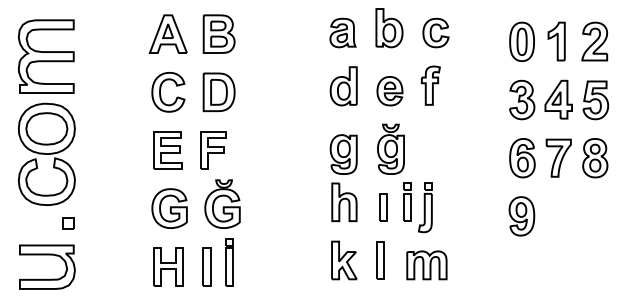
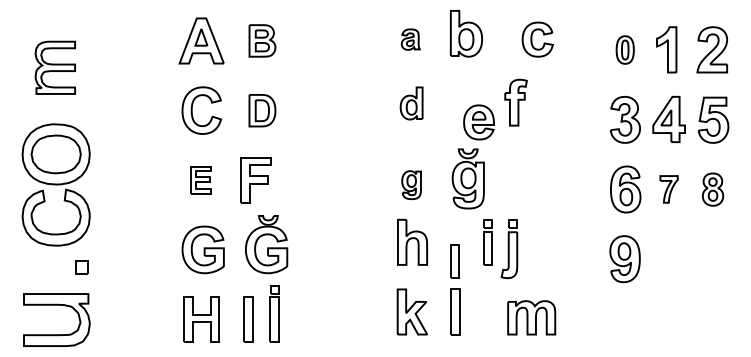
part: (342, 32) -> (410, 38), size x0.6
part: (435, 32) -> (537, 38), moved
part: (218, 33) -> (261, 40), size x0.7
part: (521, 41) -> (624, 49), size x0.6
part: (45, 56) -> (54, 67), size x0.6
part: (343, 86) -> (411, 103), size x0.7
part: (389, 91) -> (478, 122), moved
part: (218, 92) -> (261, 110), size x0.7
part: (167, 150) -> (200, 180), size x0.6
part: (343, 154) -> (411, 185), size x0.6
part: (558, 157) -> (668, 188), size x0.6
part: (595, 158) -> (713, 189), size x0.7
part: (383, 207) -> (455, 261), moved
part: (426, 265) -> (531, 318), moved

